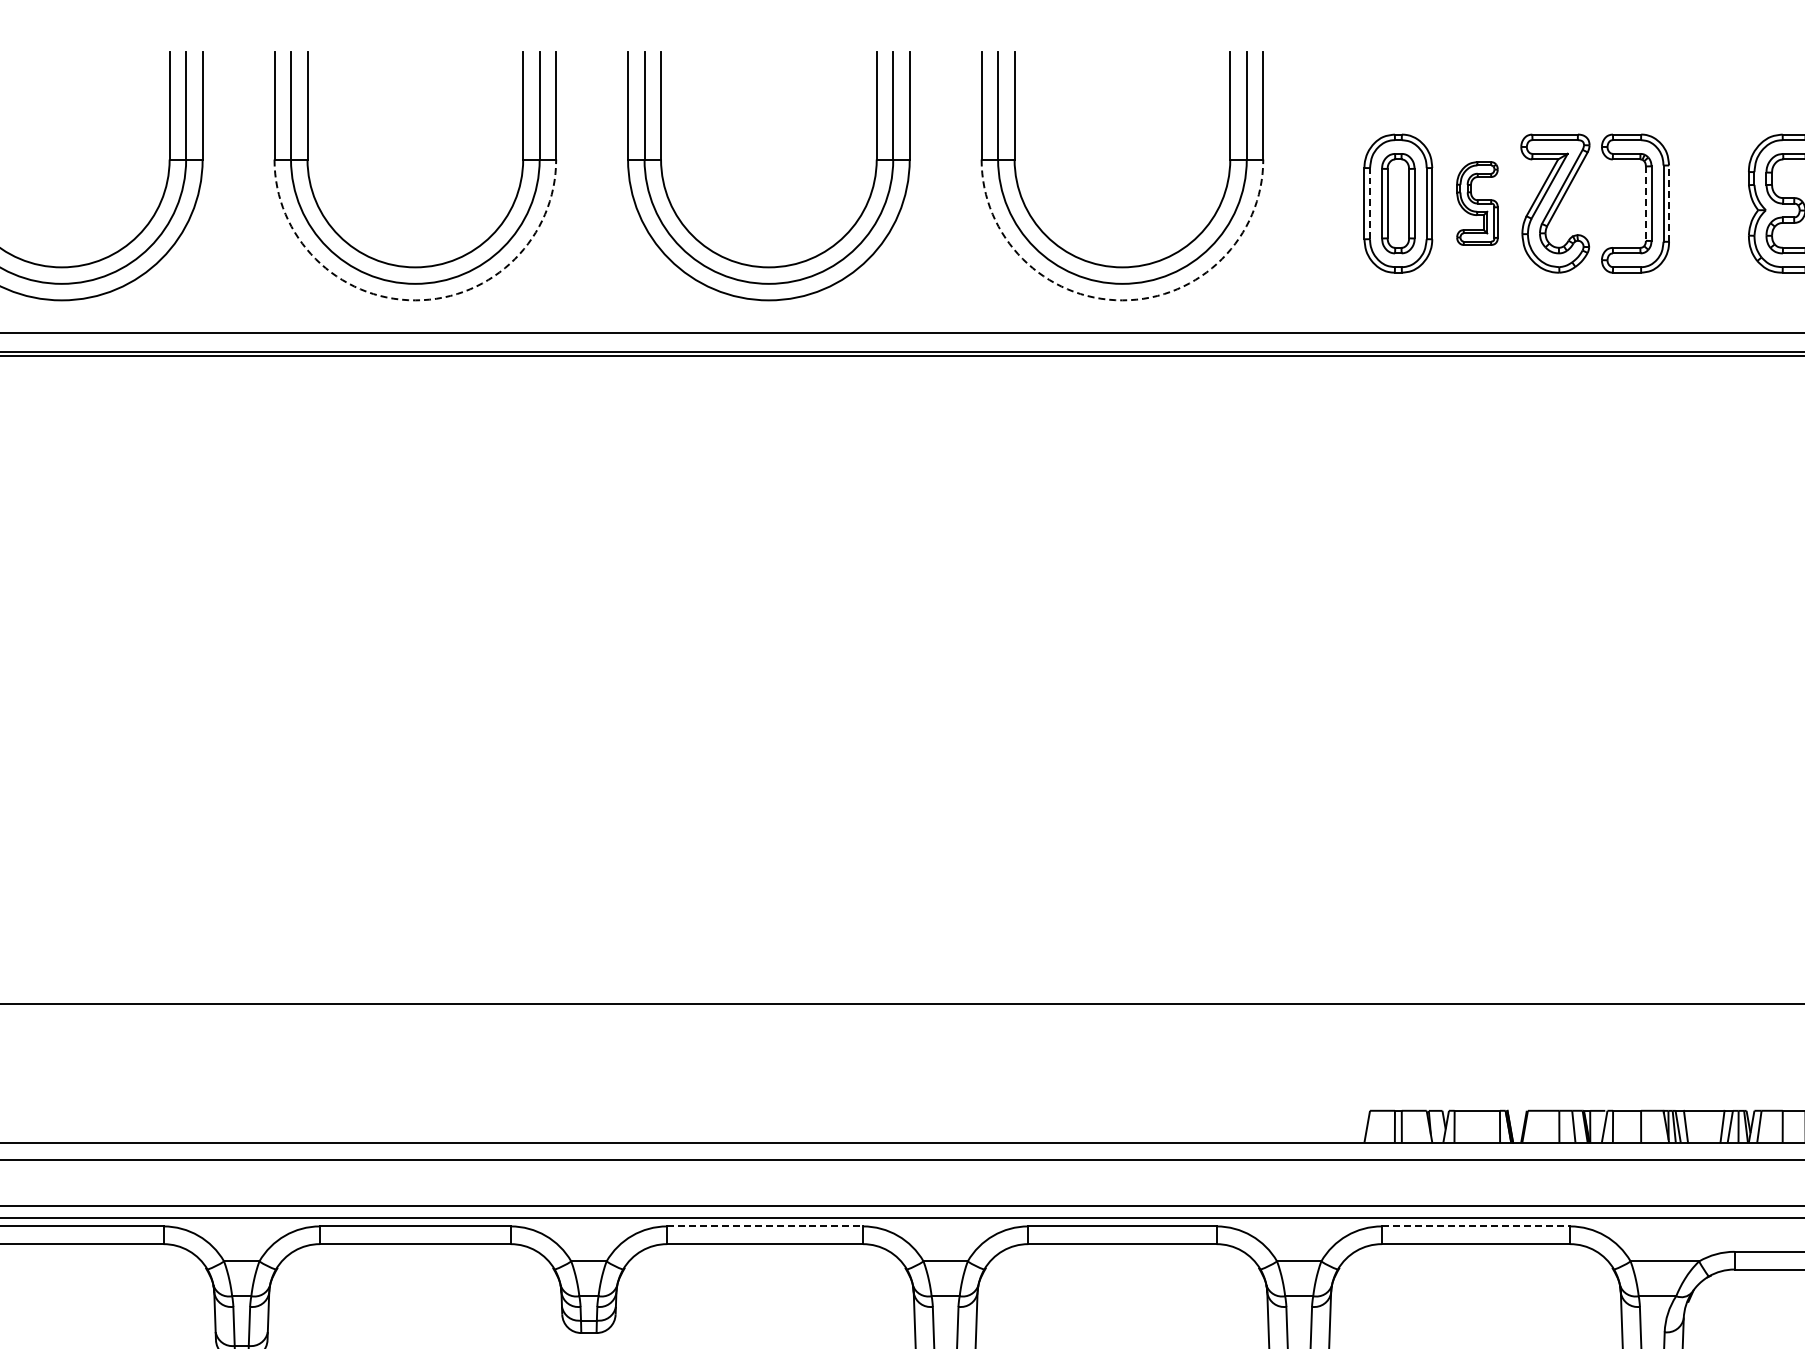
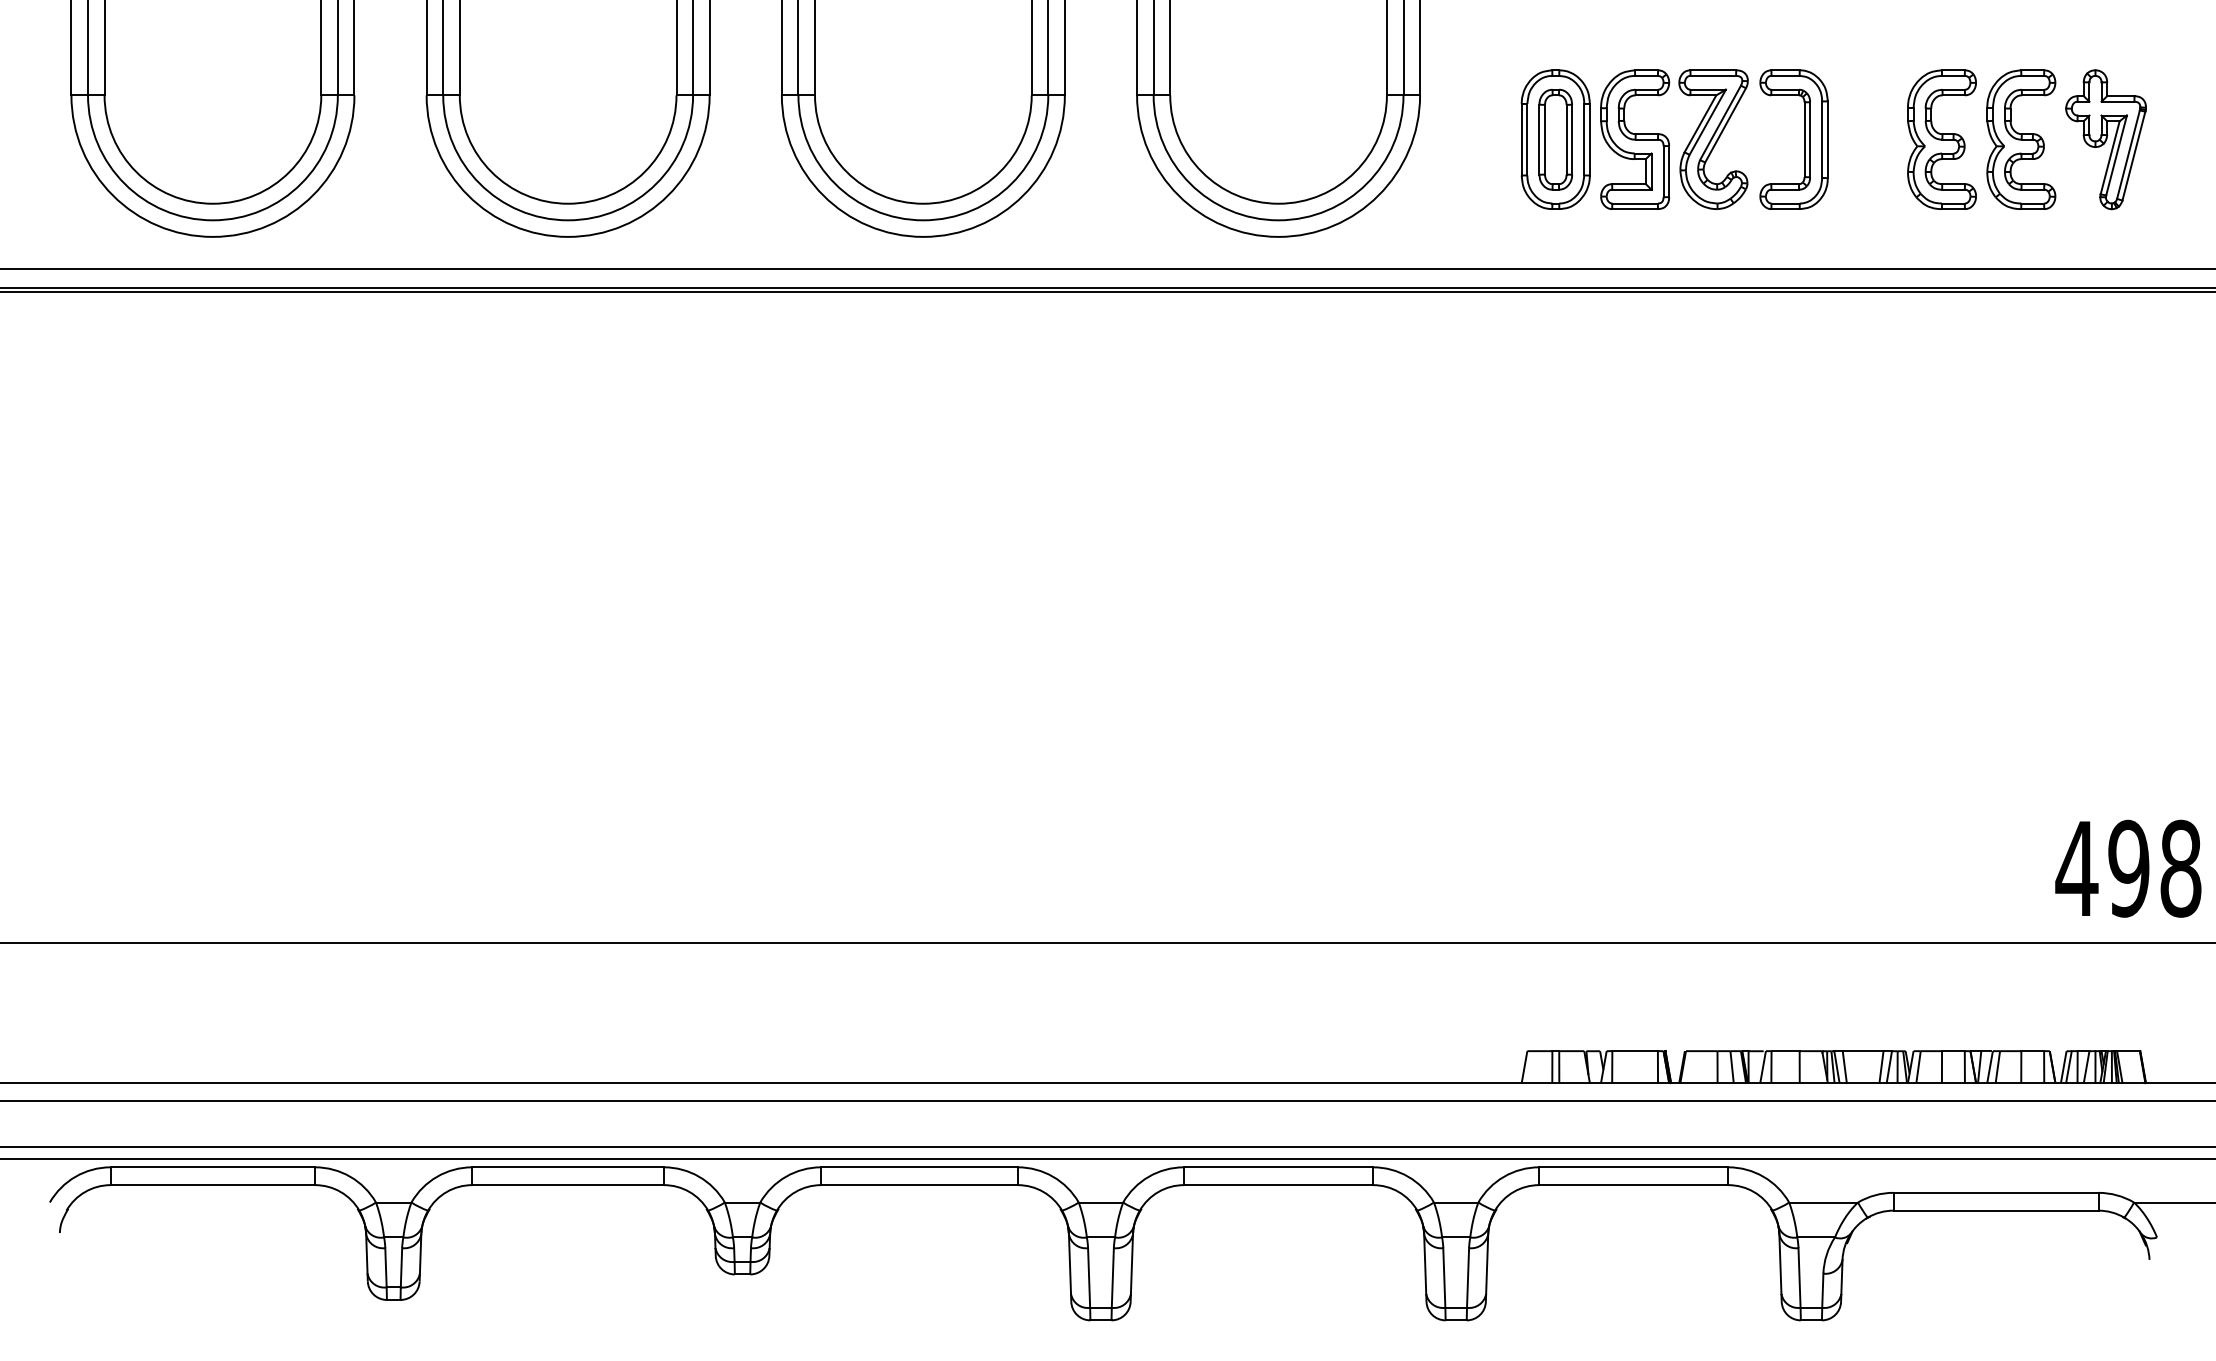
line: (1370, 203) -> (1527, 139), dashed -> solid
part: (1477, 203) -> (1635, 139), size x1.67
line: (1668, 203) -> (1827, 139), dashed -> solid
line: (1645, 204) -> (1804, 140), dashed -> solid
arc: (415, 299) -> (568, 236), dashed -> solid
arc: (1122, 299) -> (1278, 236), dashed -> solid
line: (766, 1226) -> (920, 1167), dashed -> solid
line: (1475, 1226) -> (1633, 1167), dashed -> solid

